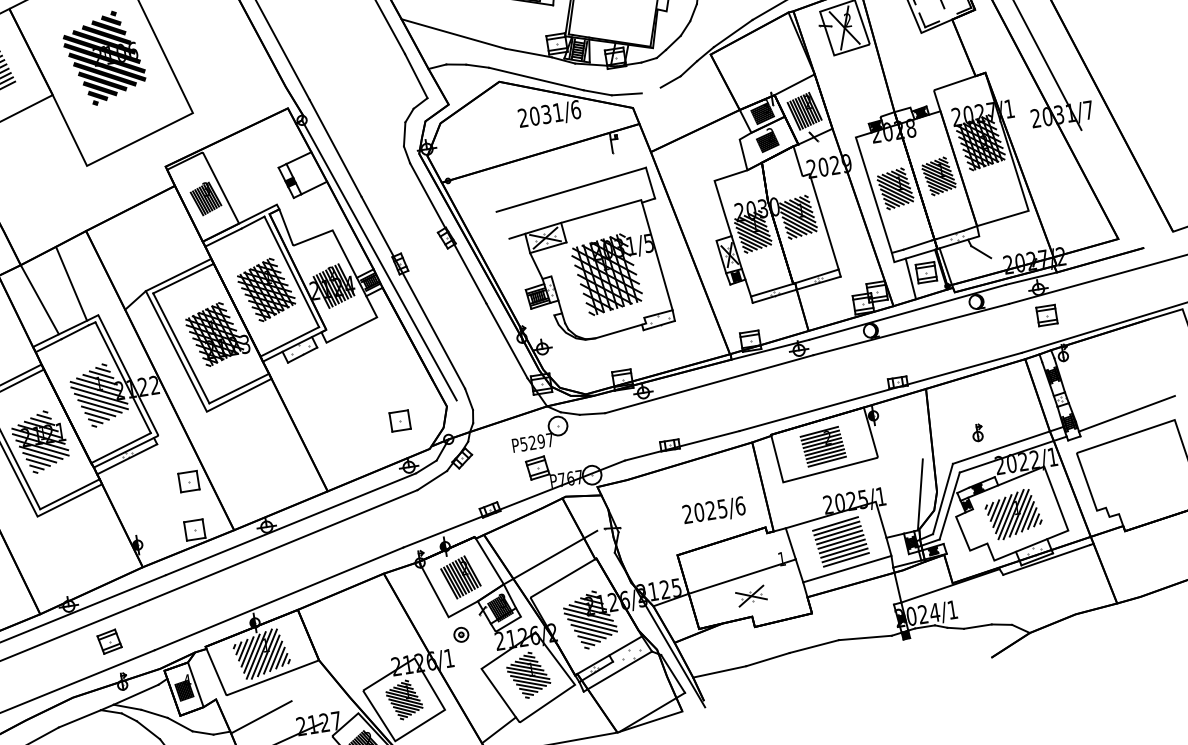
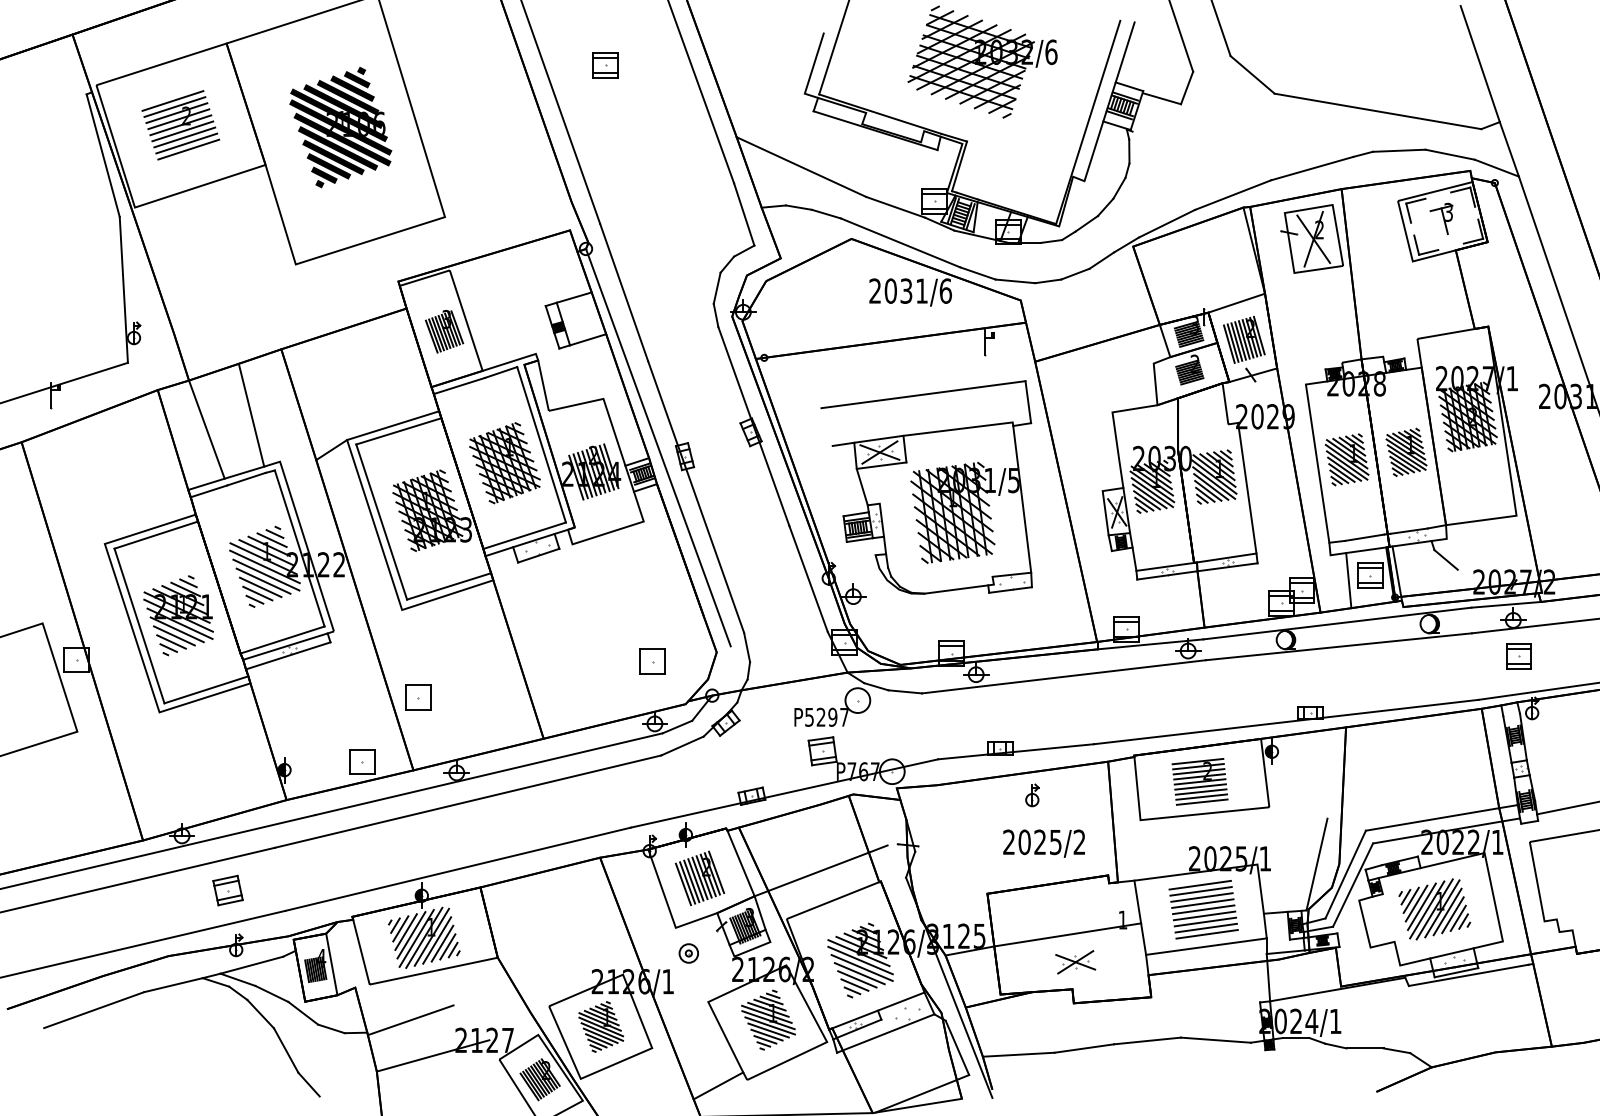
line: (651, 90) -> (1048, 281), added
part: (977, 433) -> (1032, 795), moved
part: (189, 481) -> (418, 697), moved
text: (740, 506) -> (1079, 842), 2025/6 -> 2025/2

